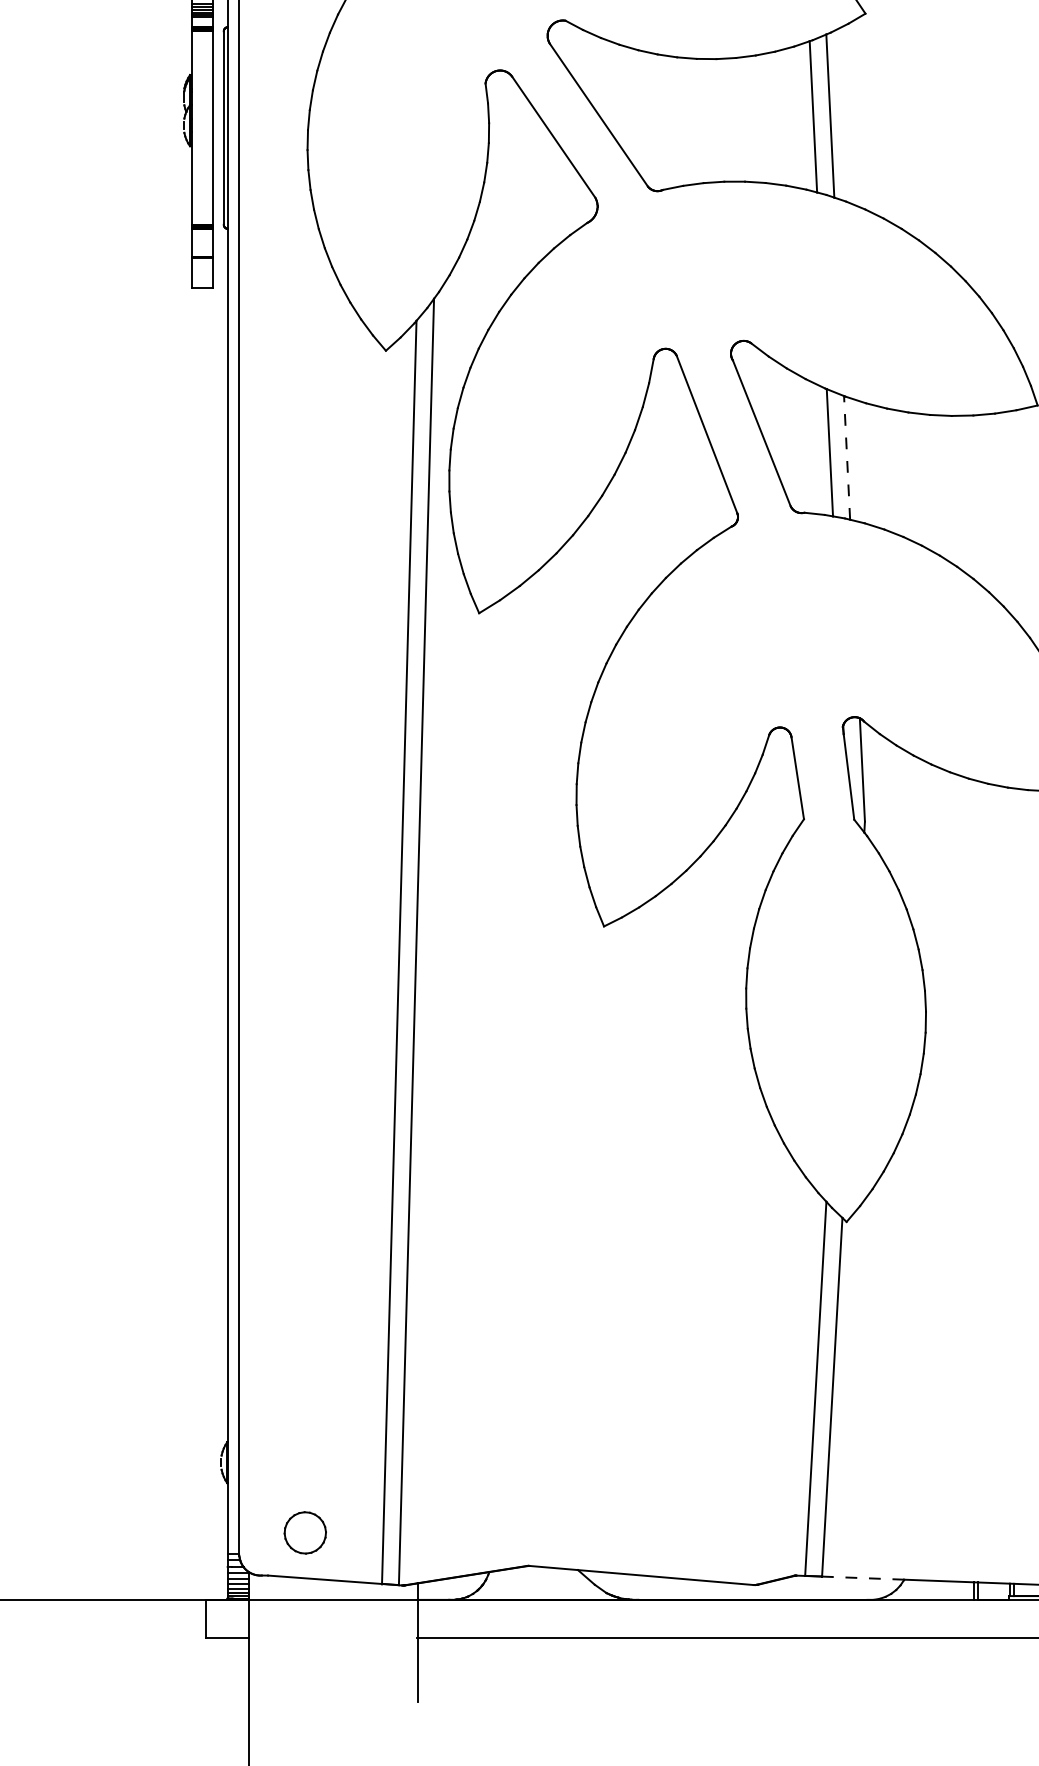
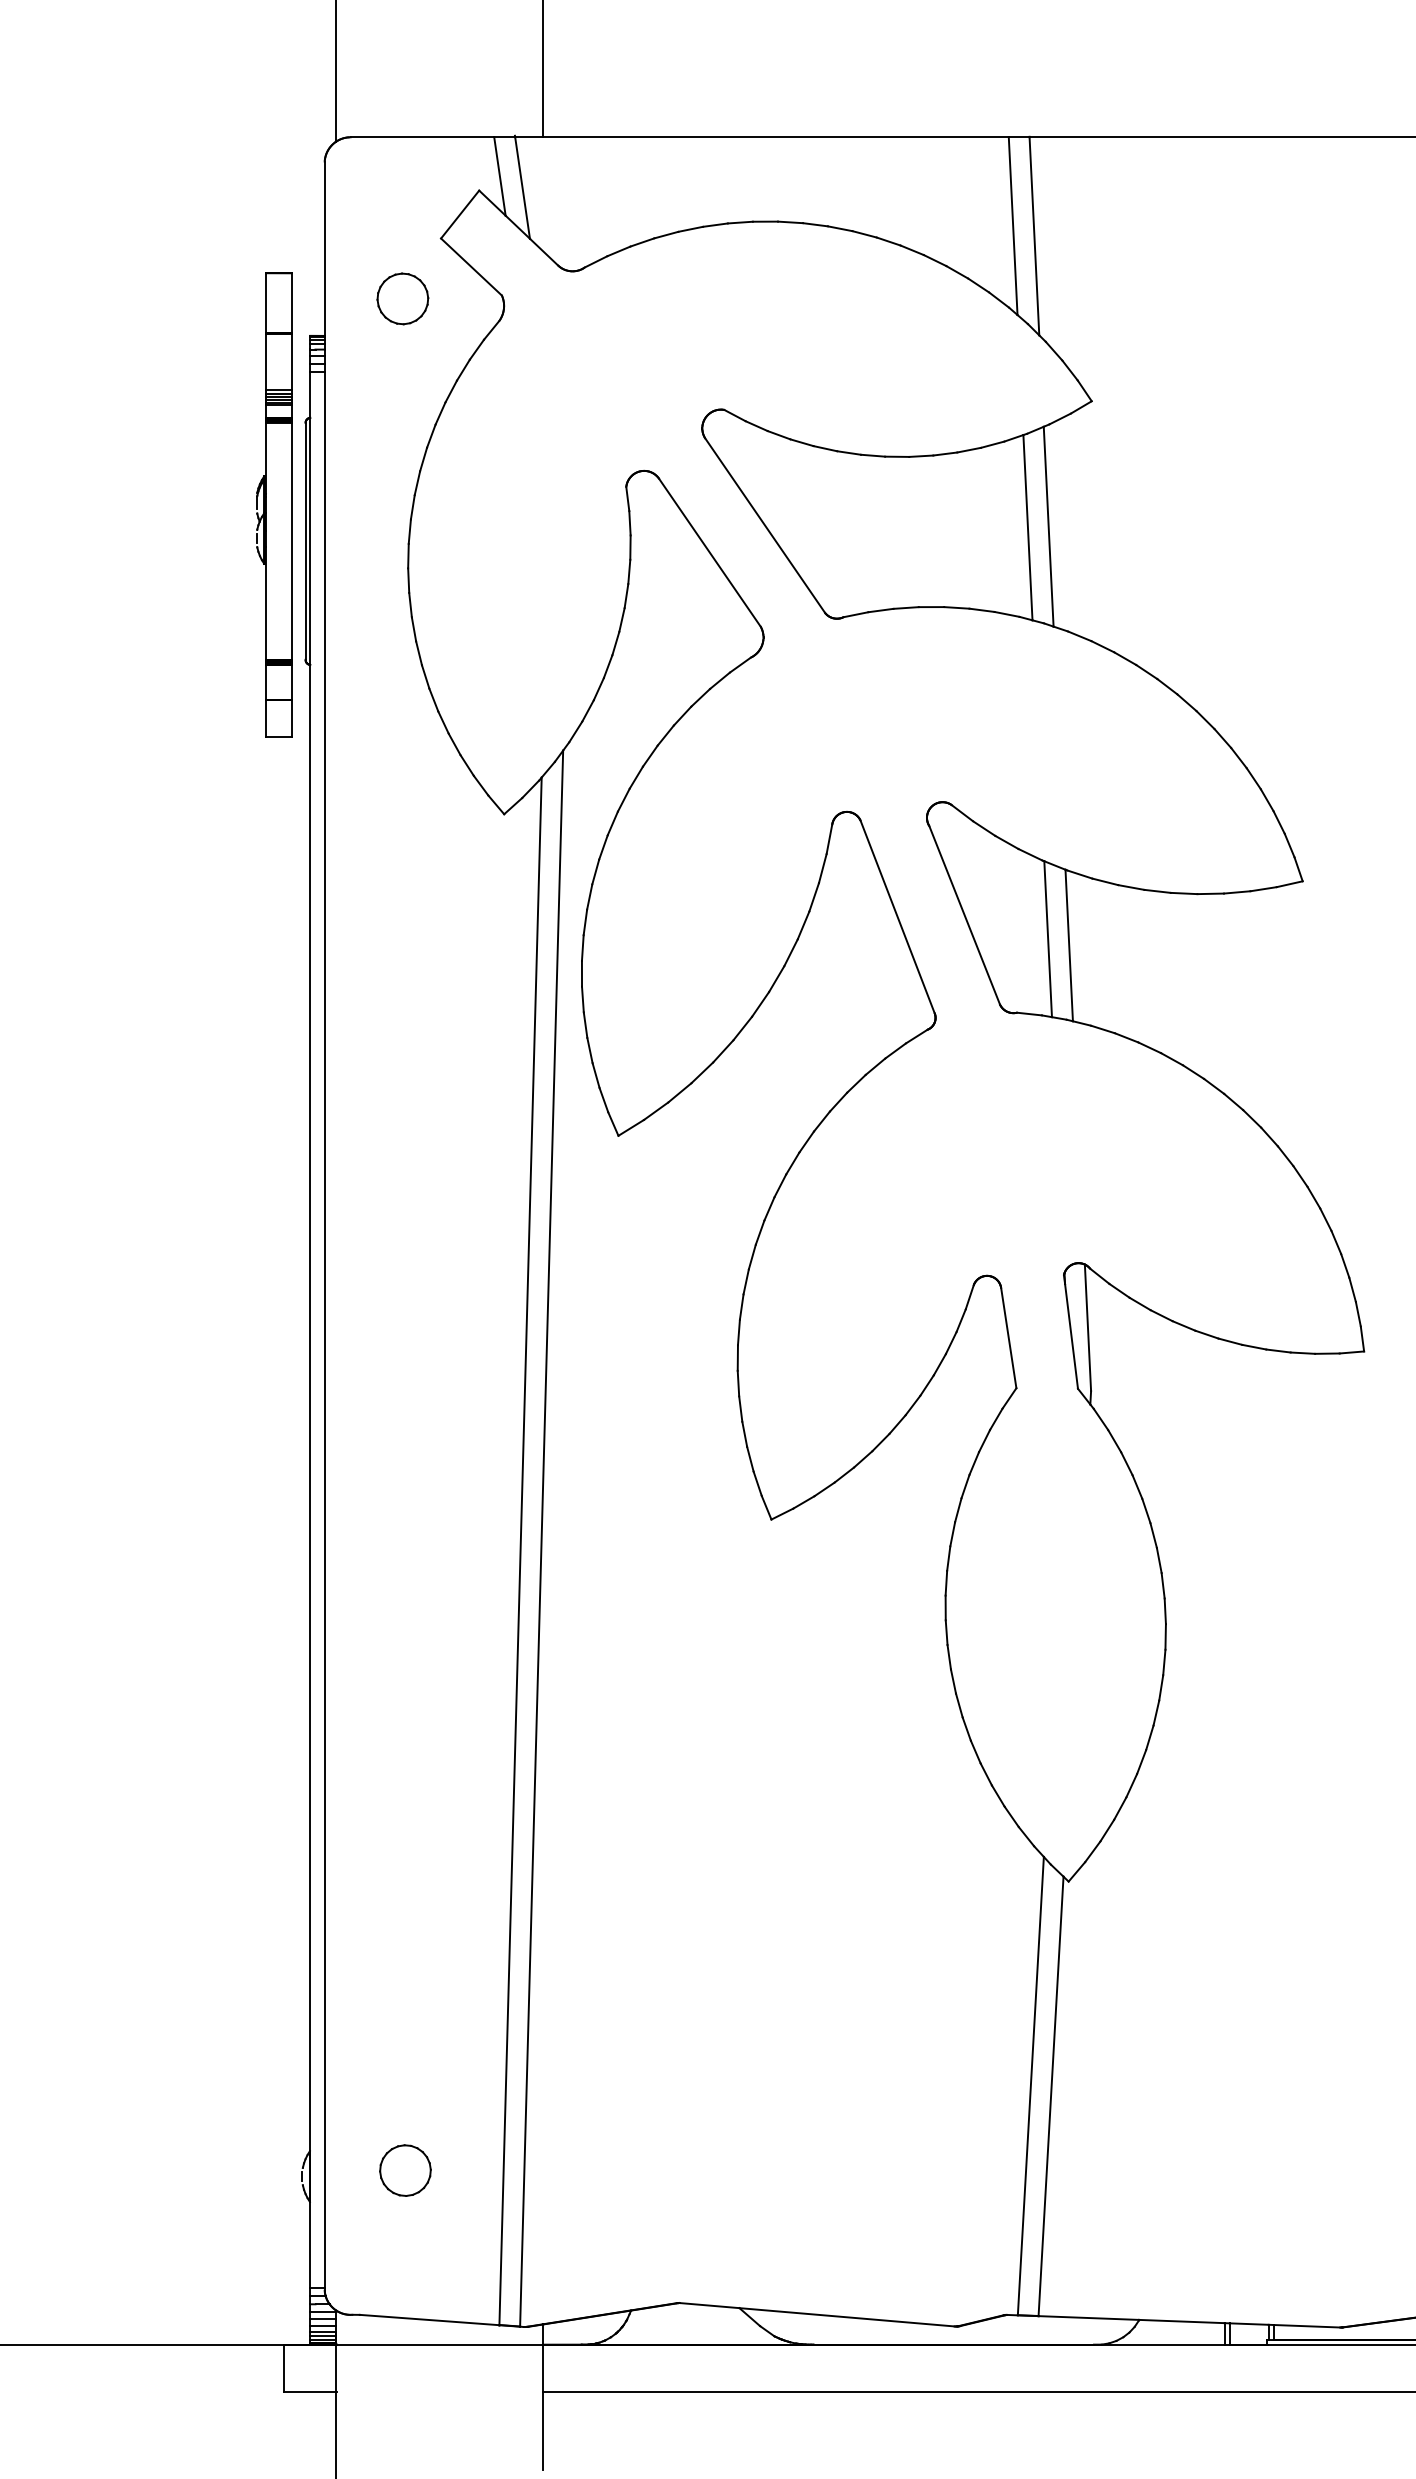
line: (847, 457) -> (1069, 945), dashed -> solid
part: (305, 1532) -> (405, 2170), moved
line: (862, 1578) -> (1088, 2318), dashed -> solid

